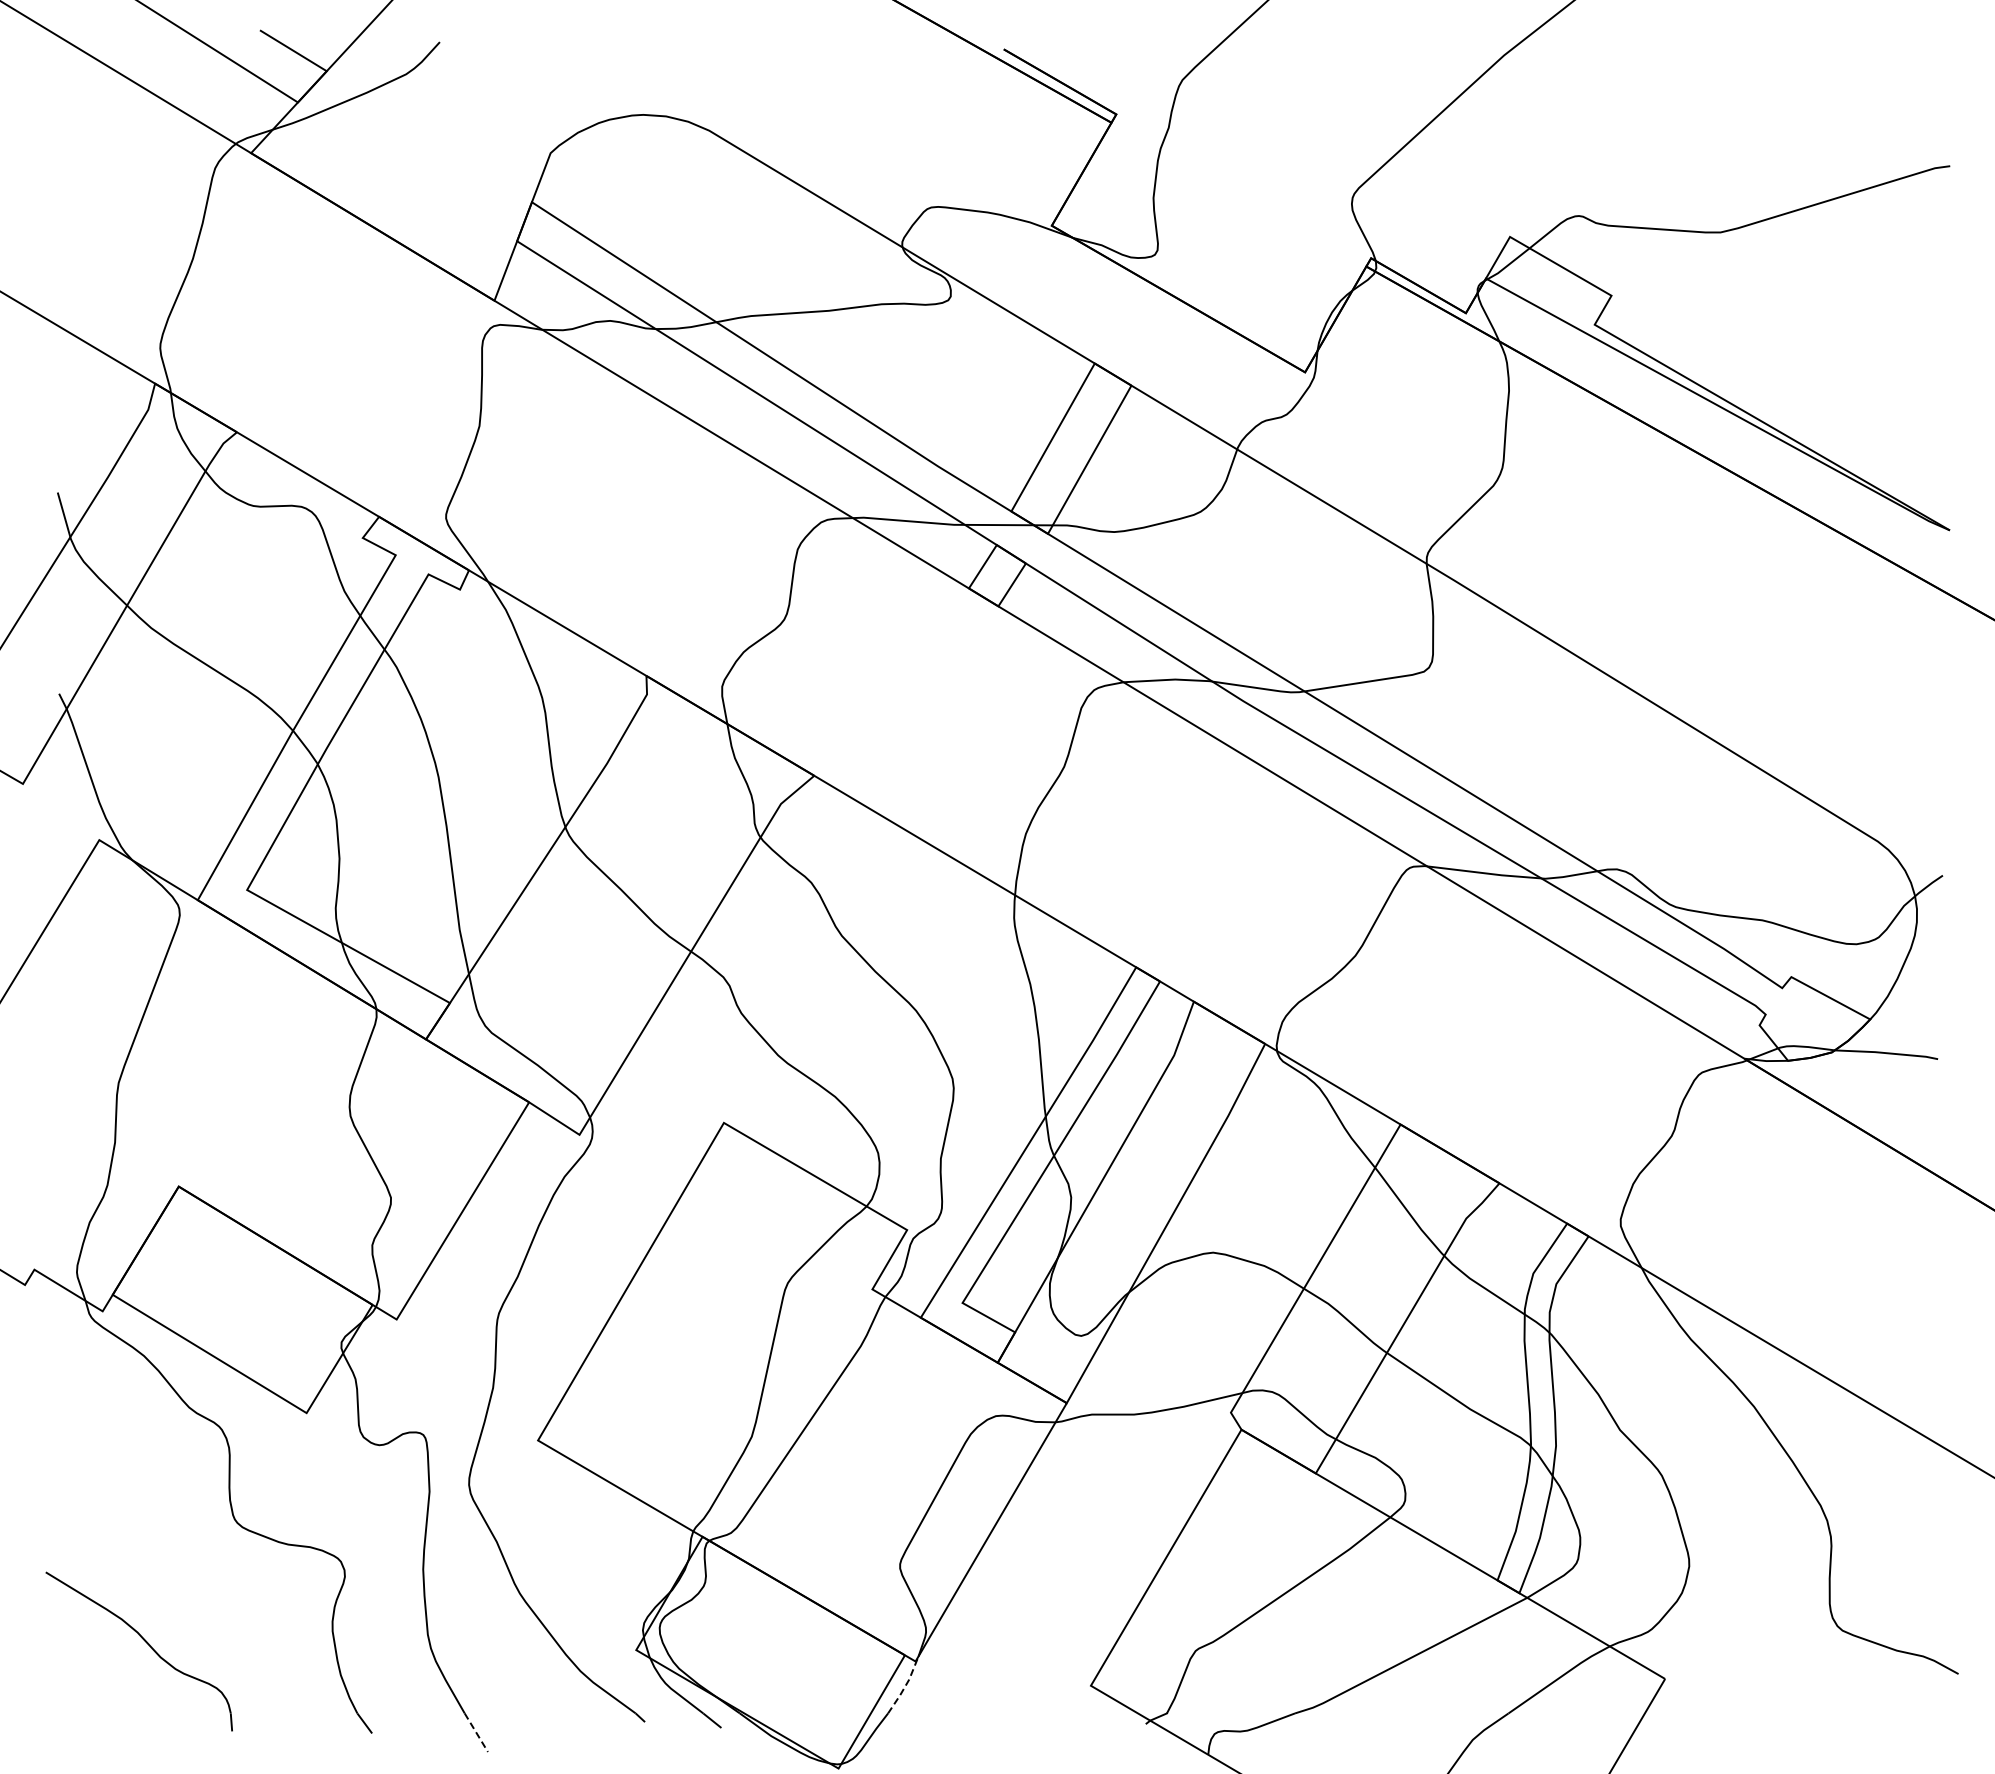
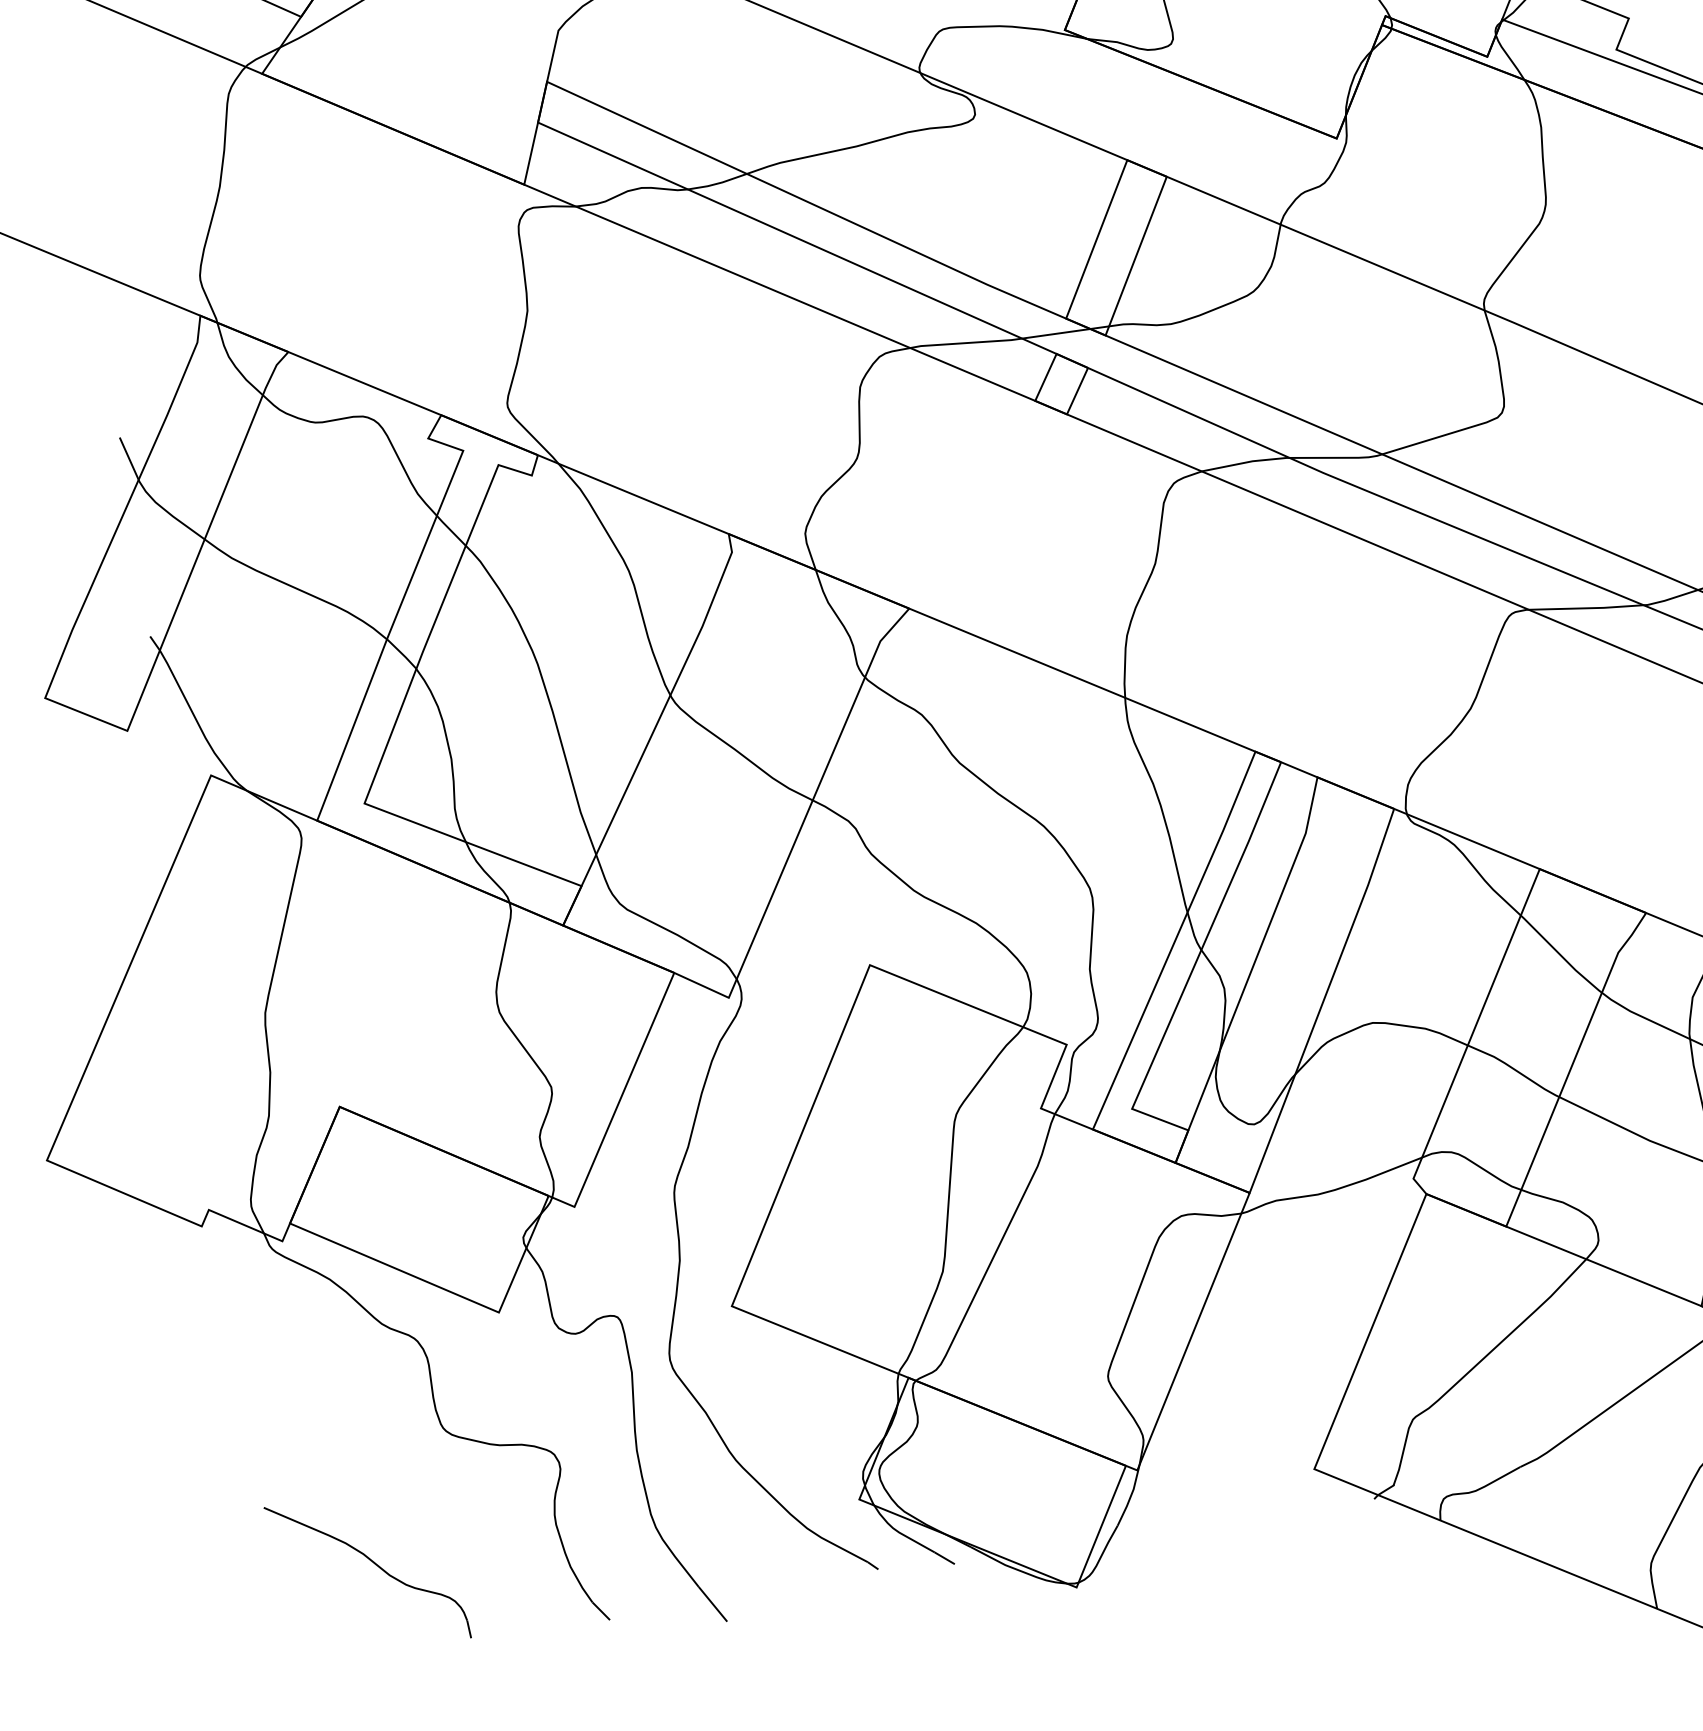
line: (905, 1686) -> (1130, 1496), dashed -> solid
line: (476, 1732) -> (713, 1604), dashed -> solid

